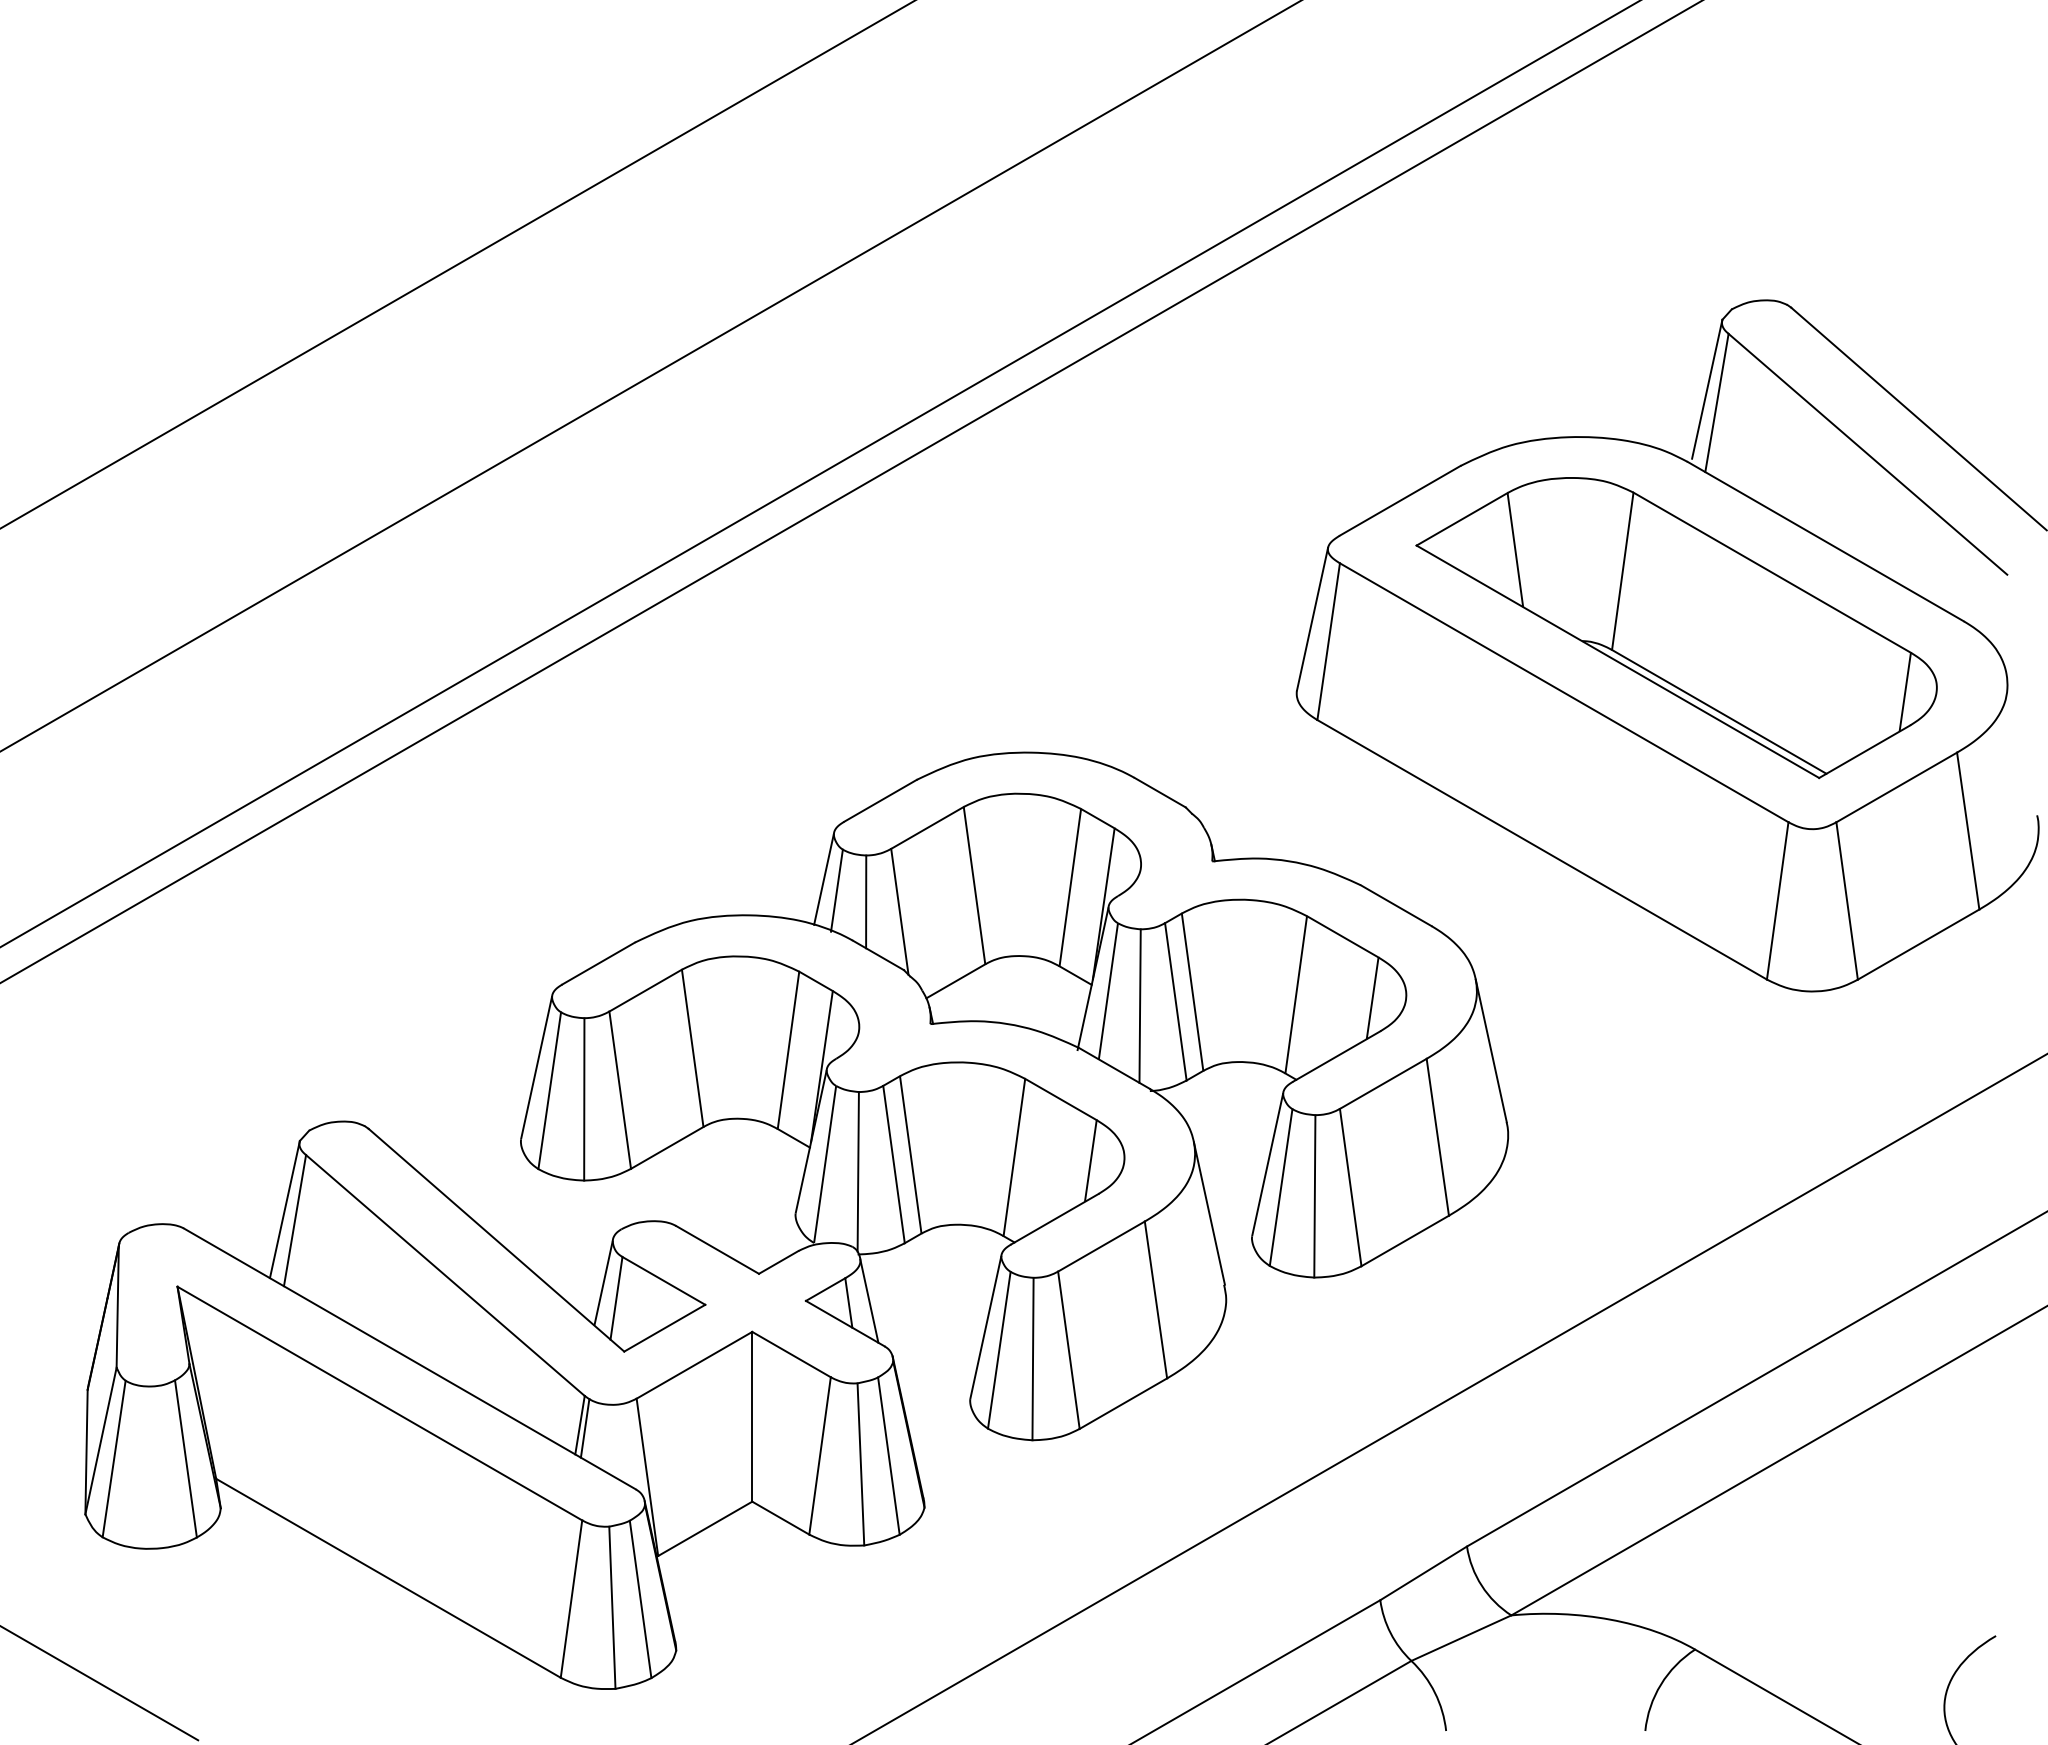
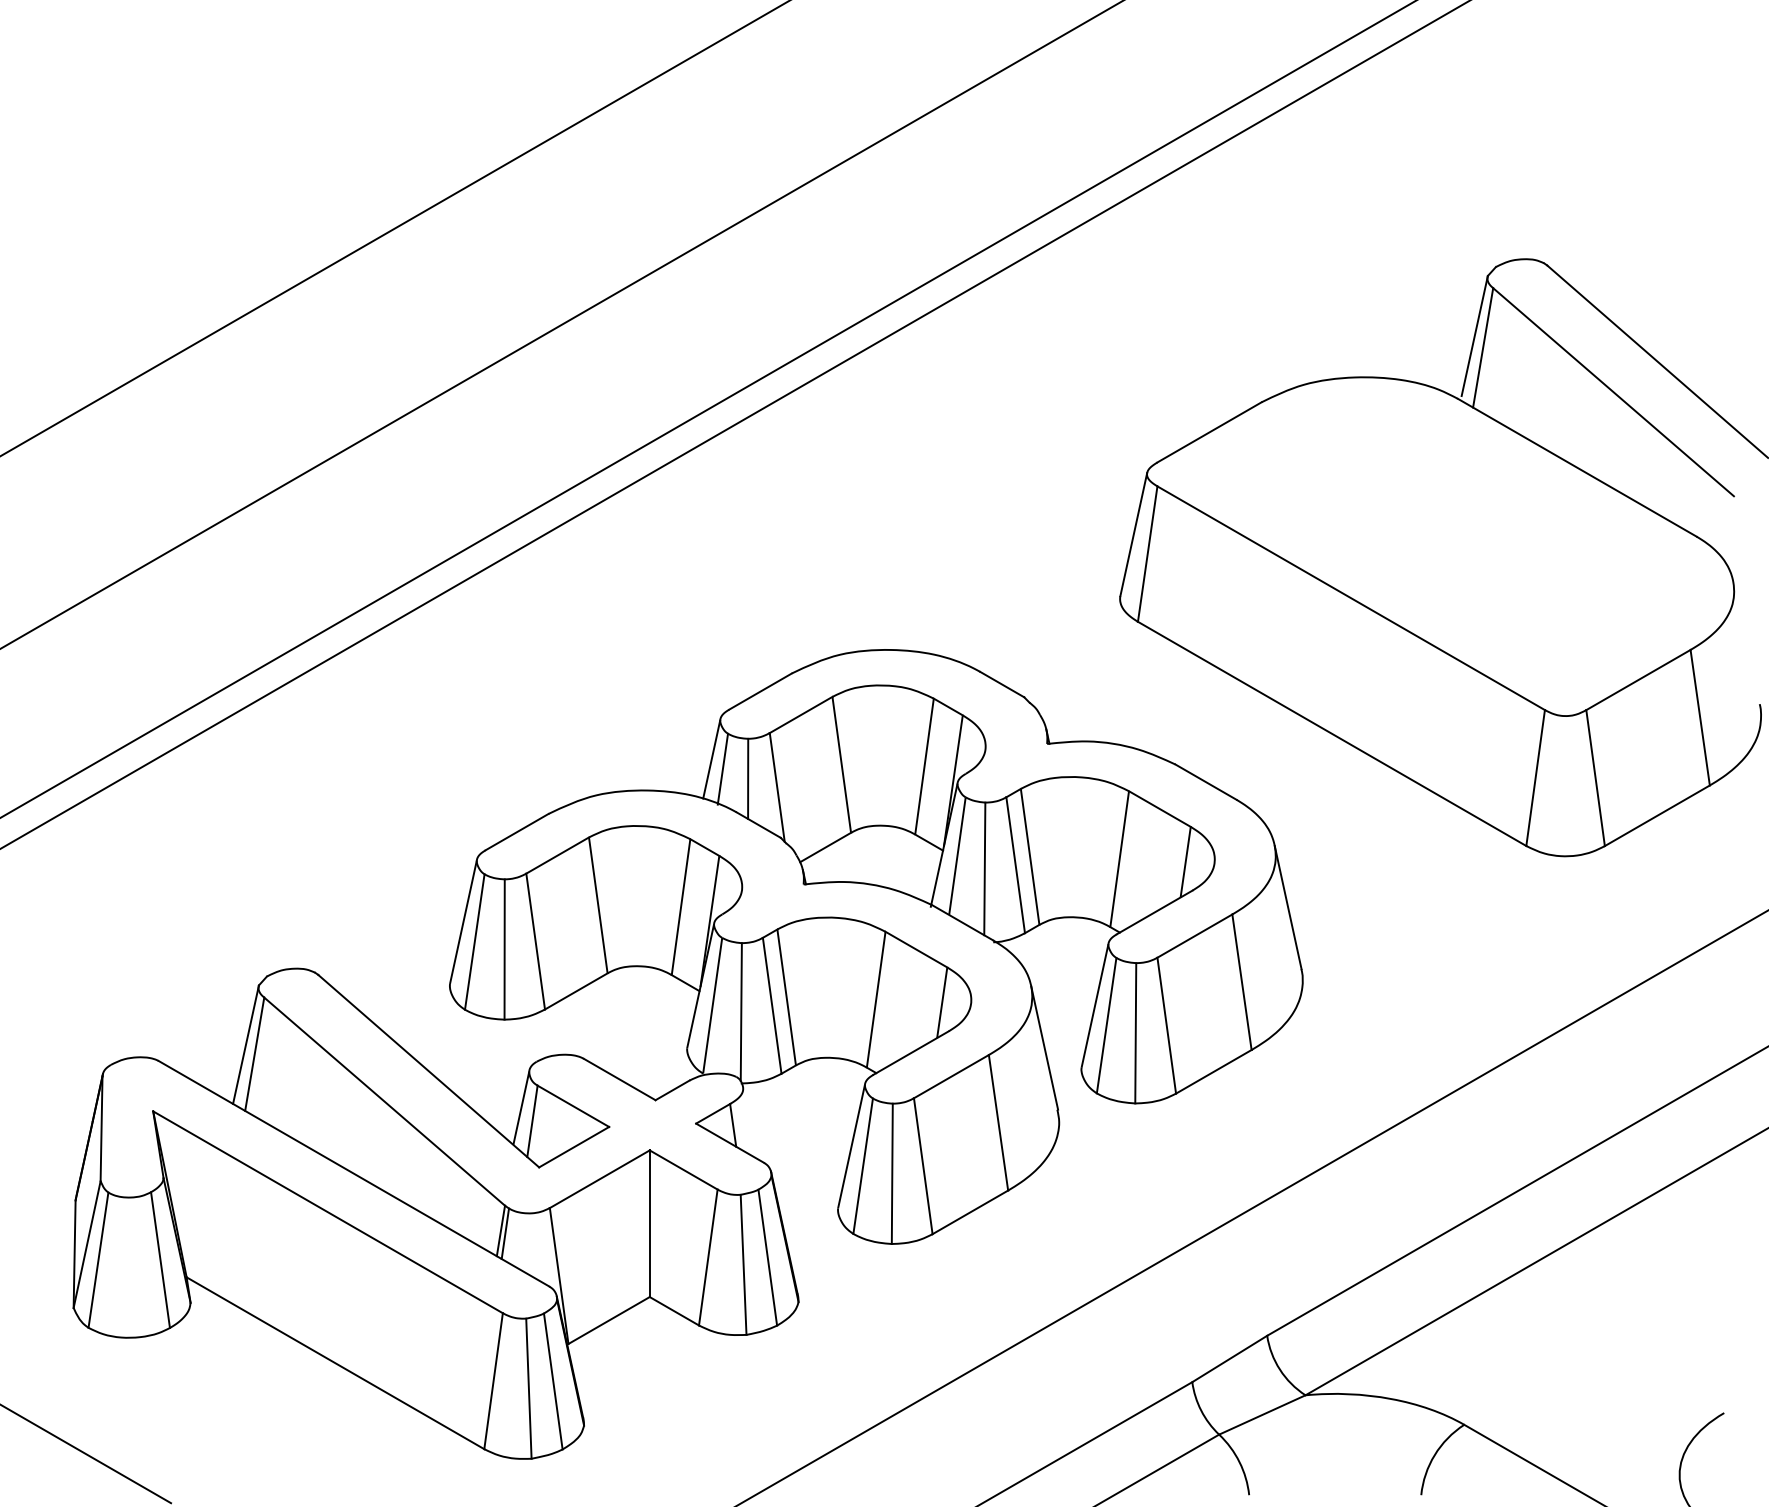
part: (1676, 628) -> (1448, 542), removed
line: (869, 1300) -> (751, 1123), removed

